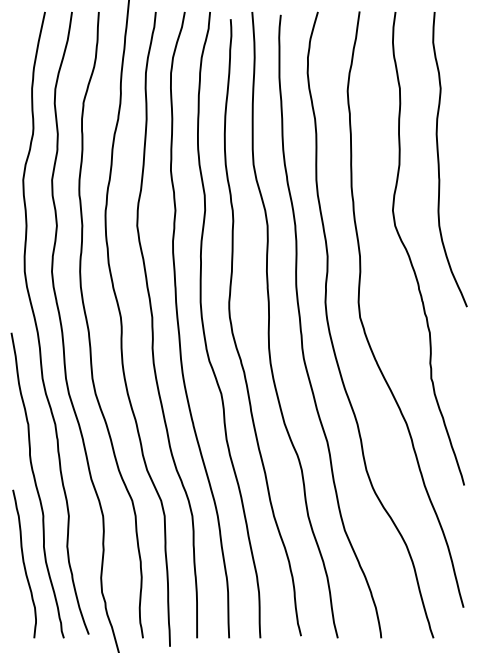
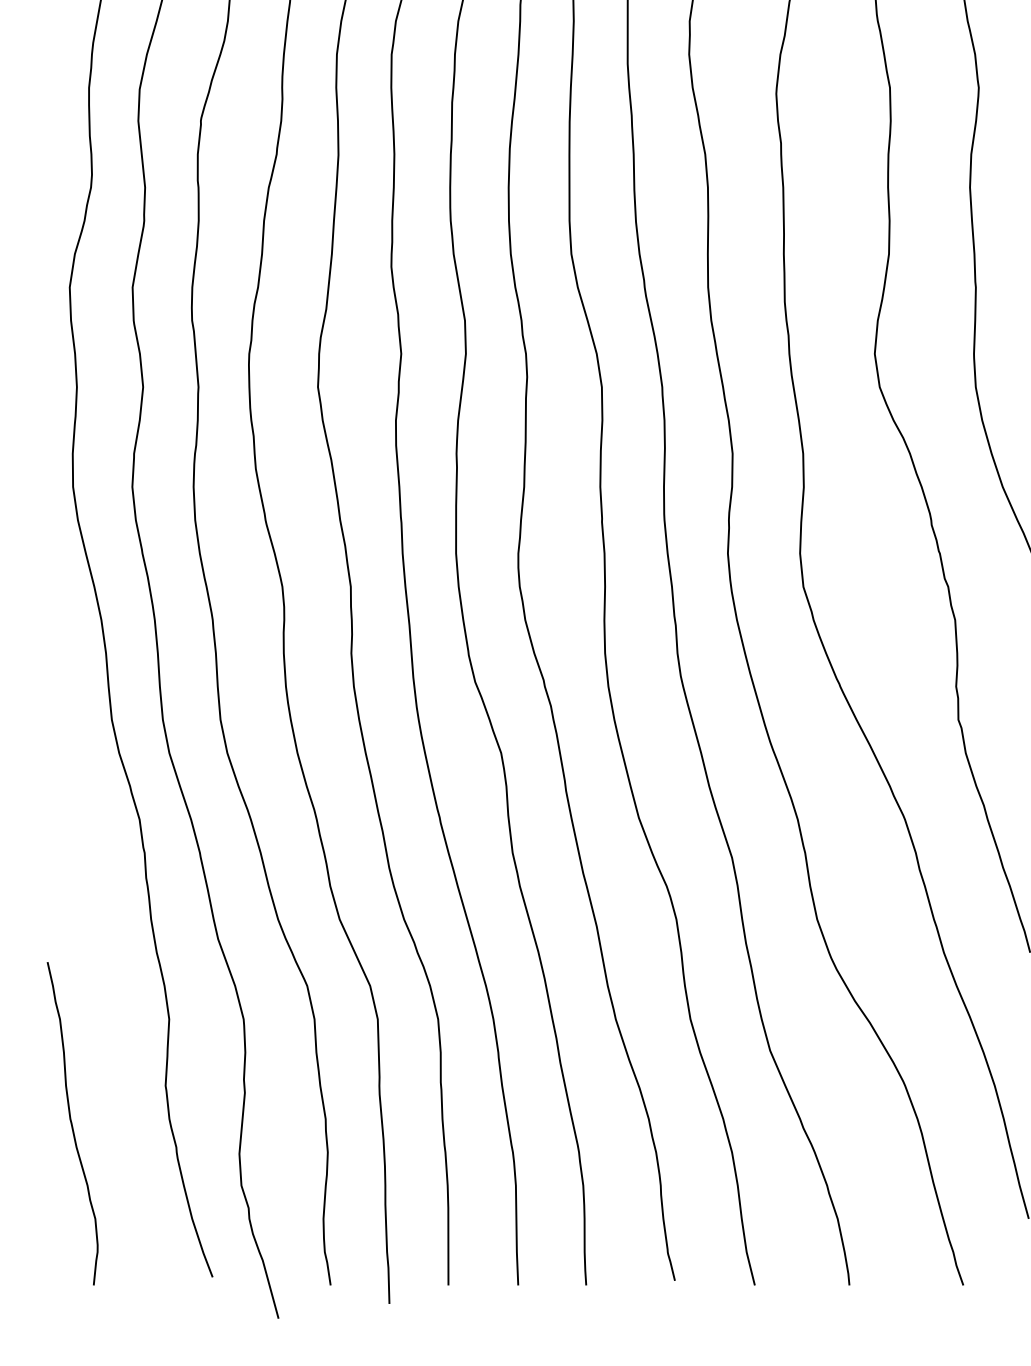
curve: (36, 485) -> (98, 952), removed

